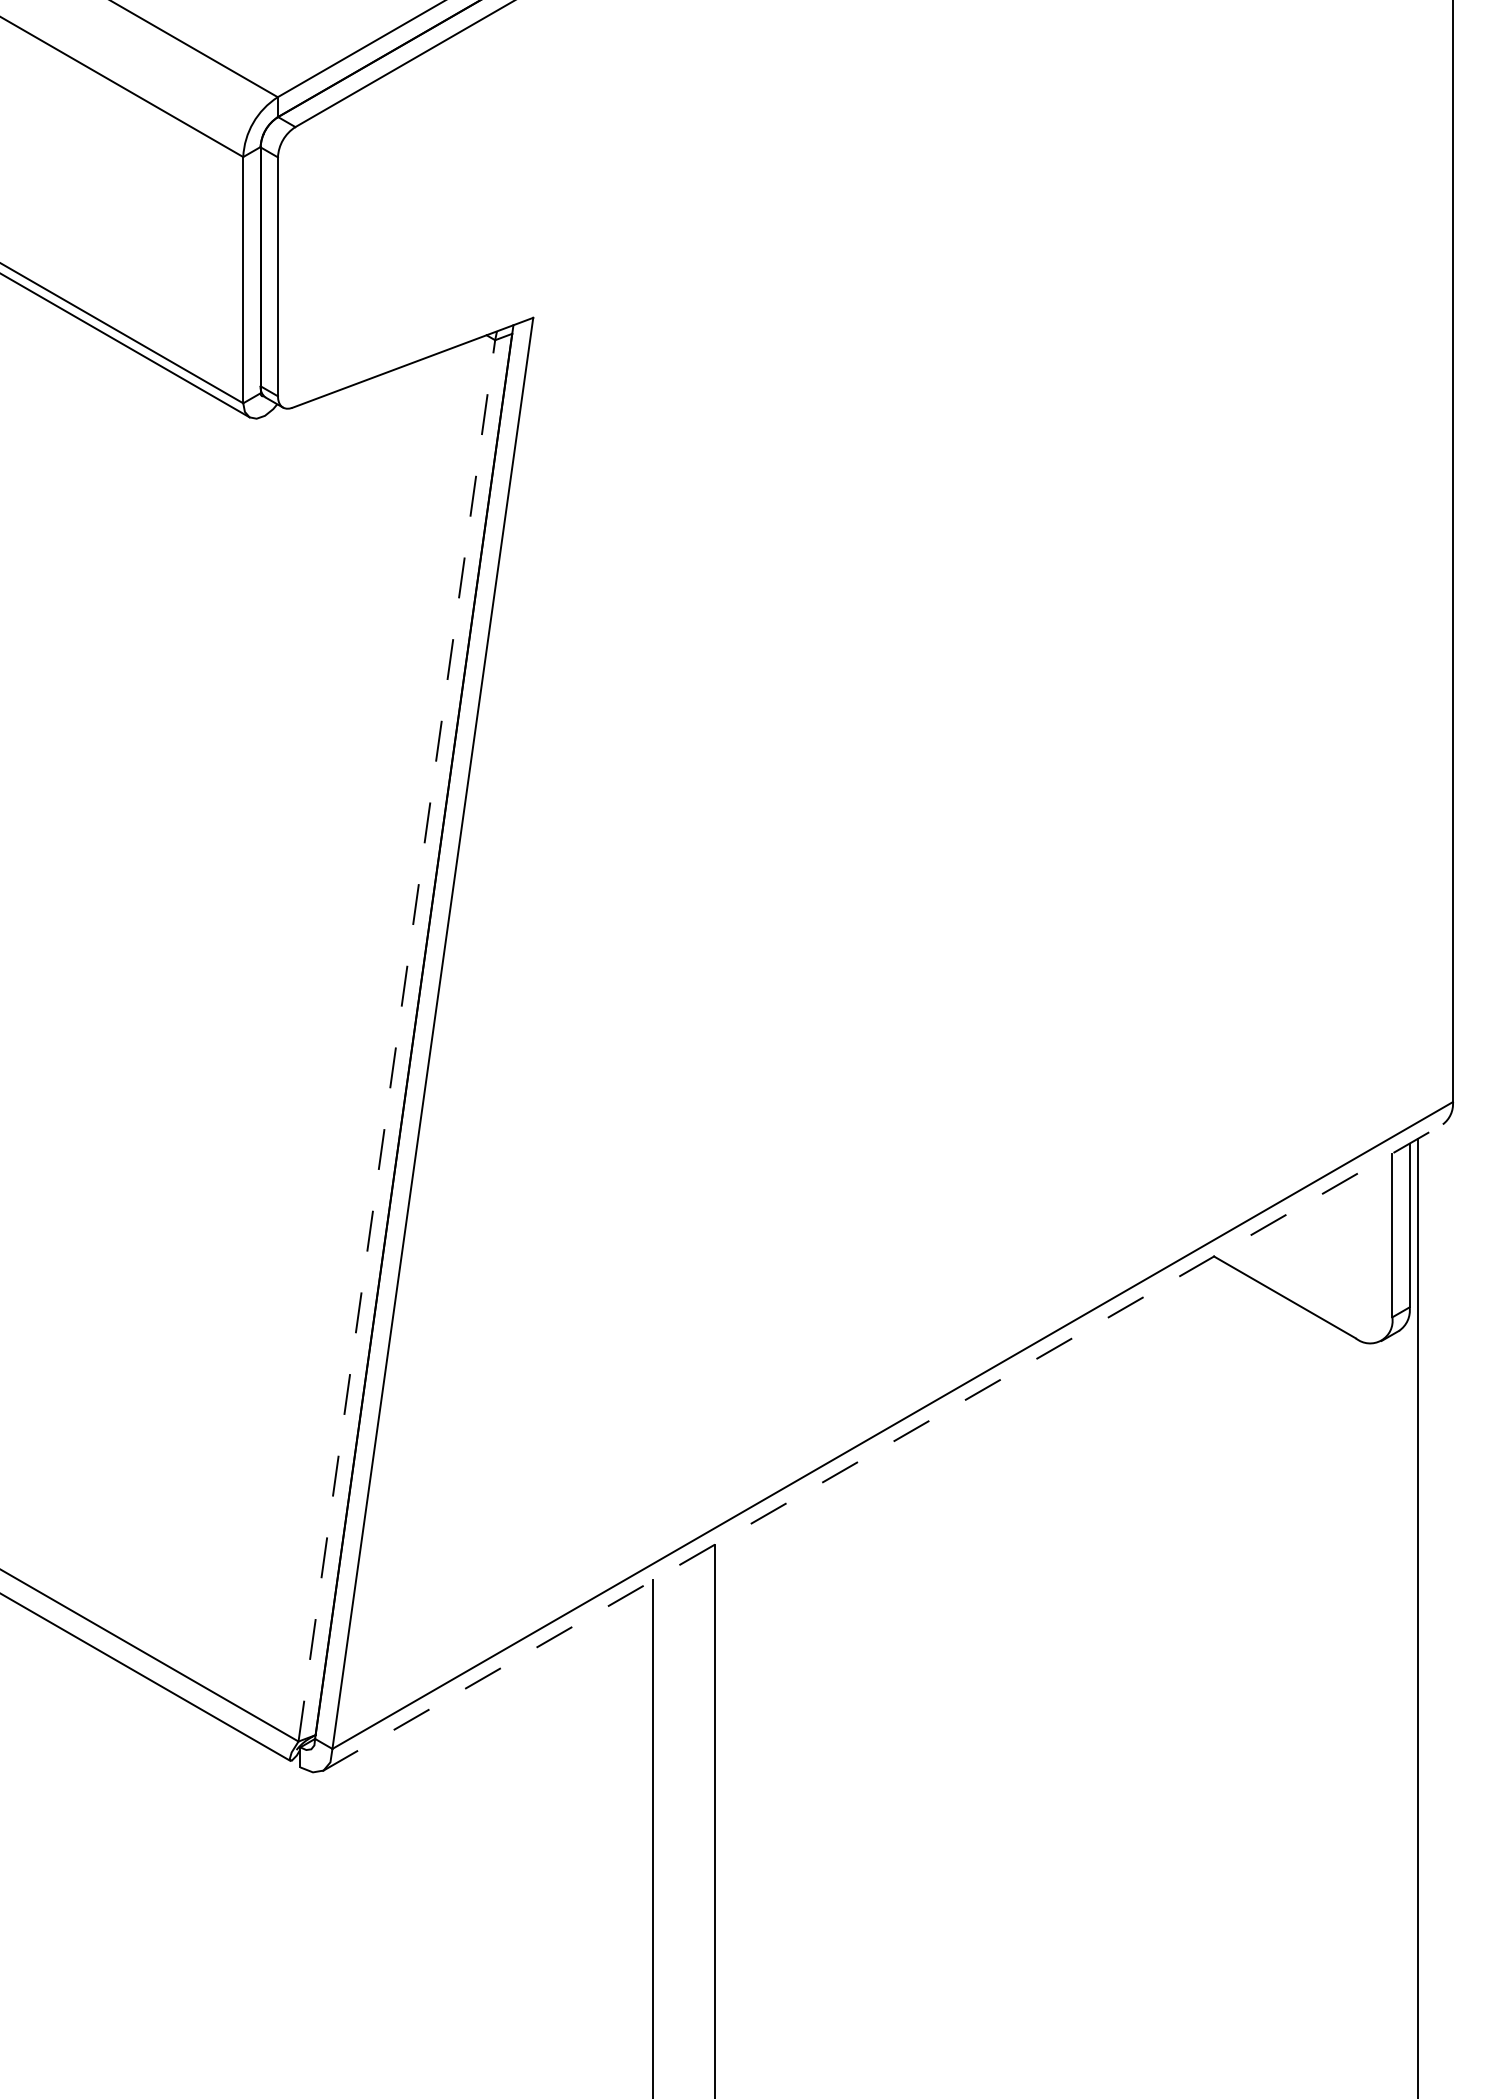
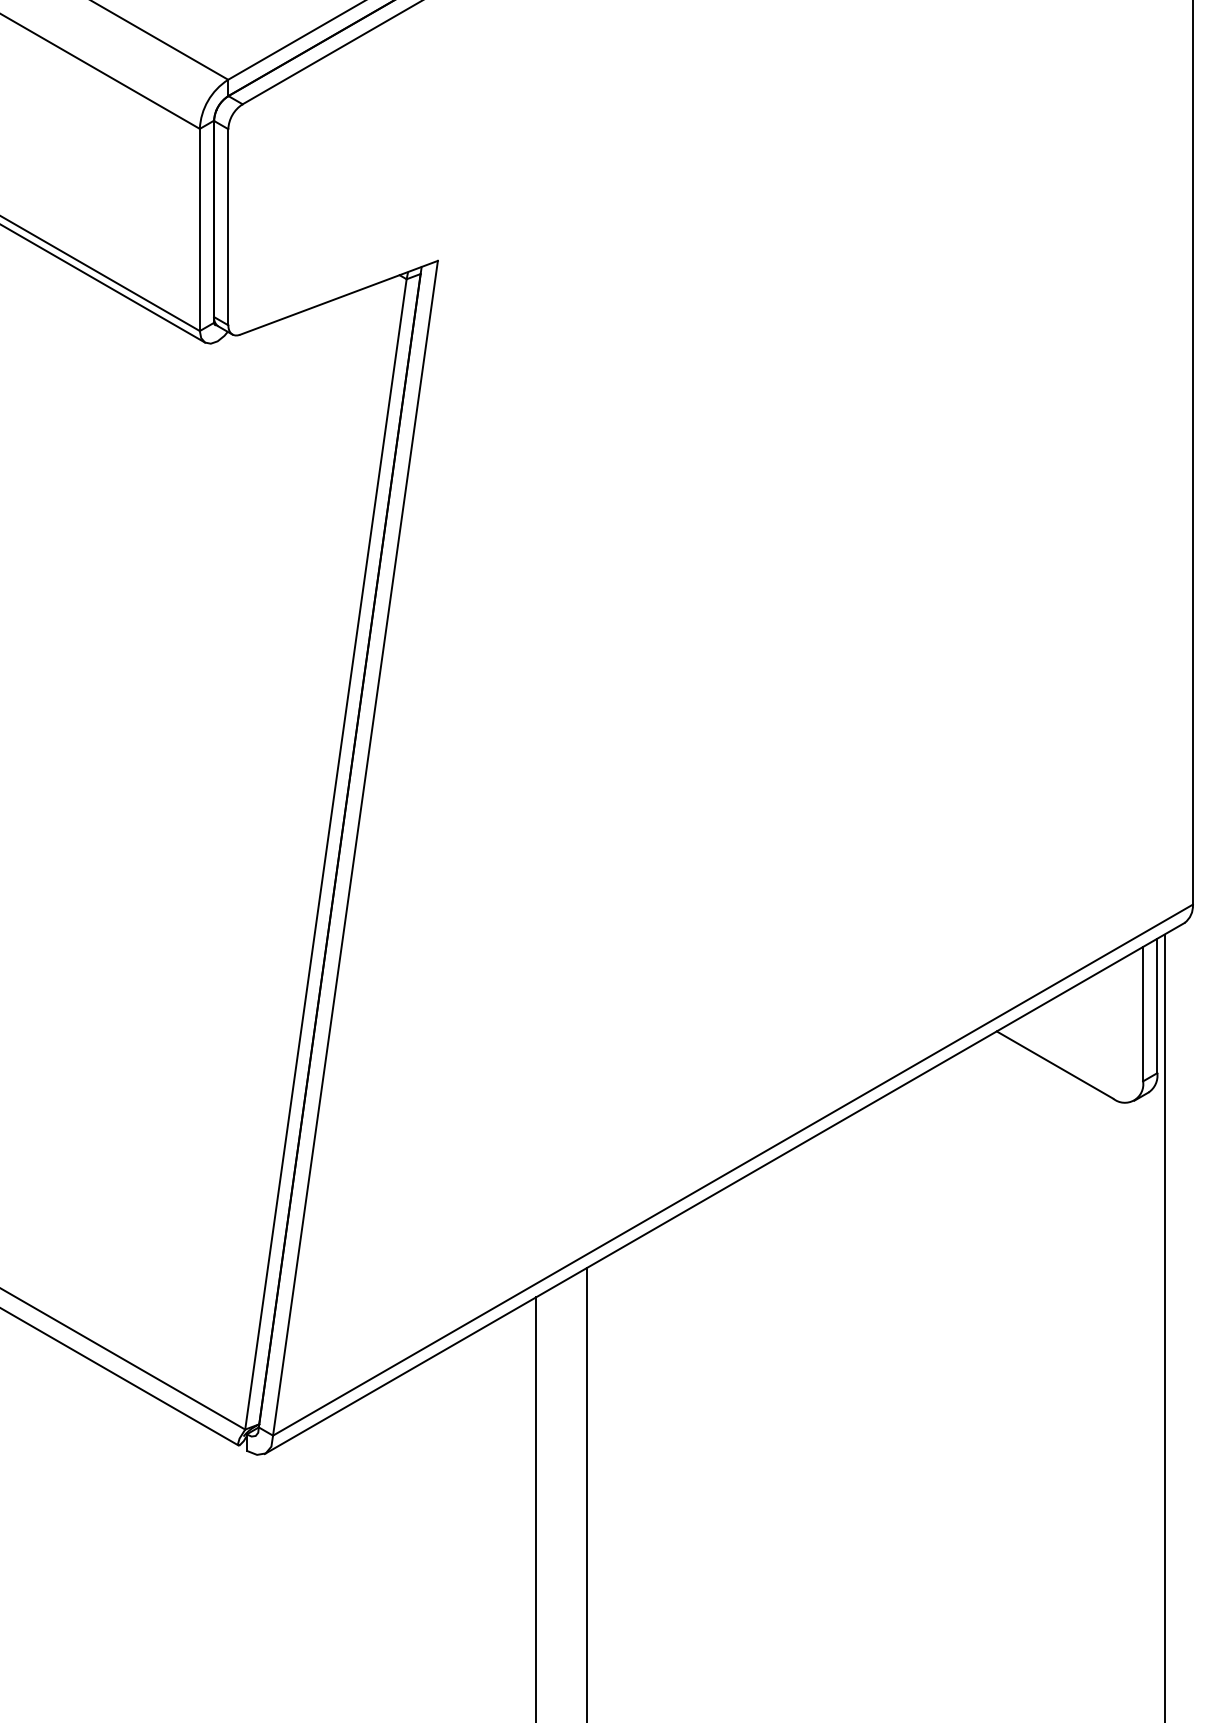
line: (396, 1040) -> (325, 854), dashed -> solid
line: (883, 1447) -> (725, 1188), dashed -> solid

